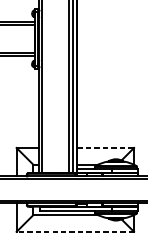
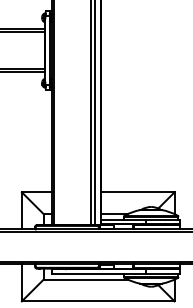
line: (105, 148) -> (137, 192), dashed -> solid
line: (74, 231) -> (97, 301), dashed -> solid

